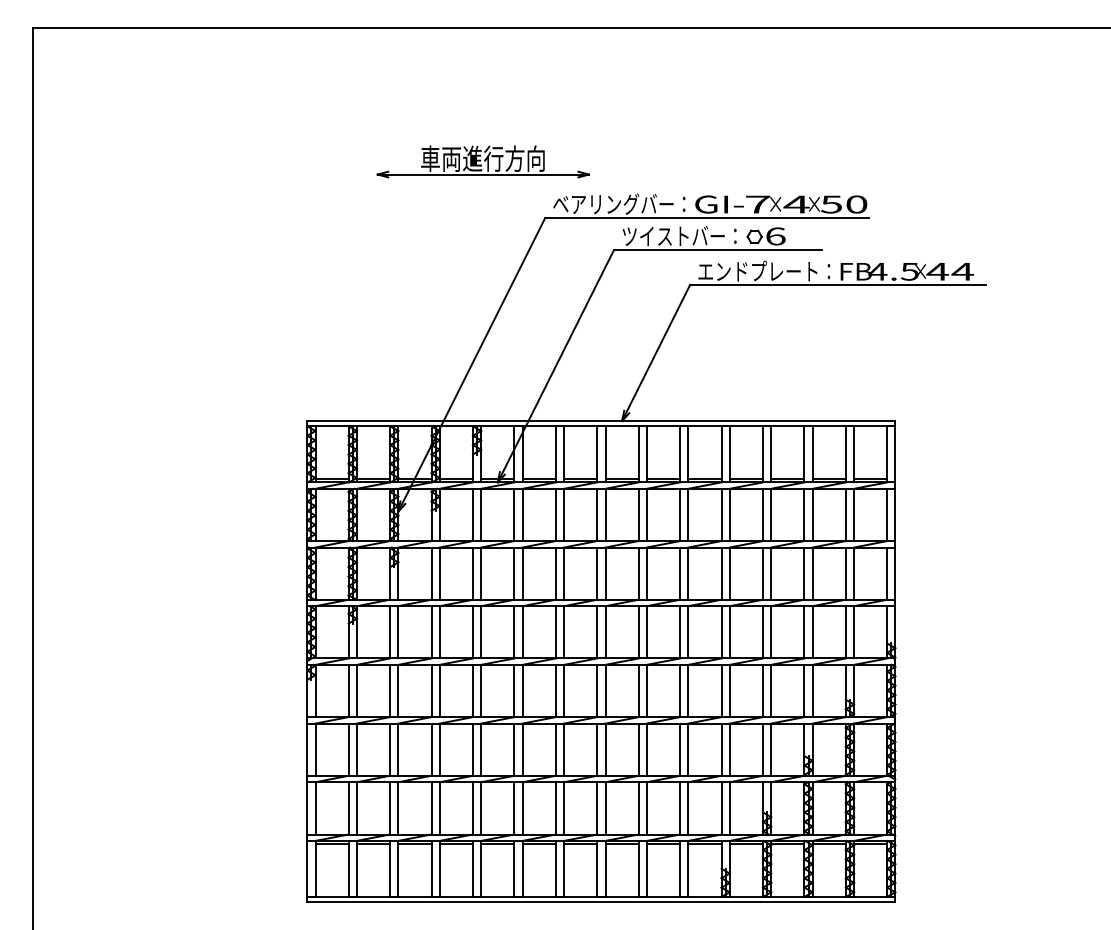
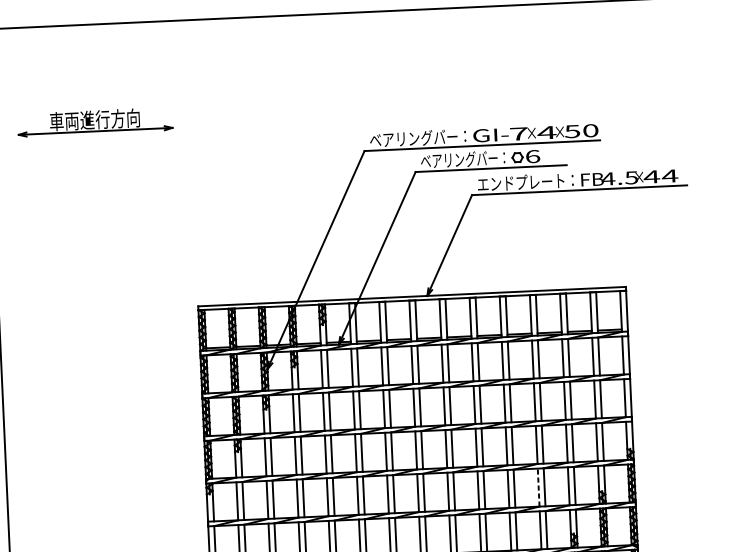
part: (482, 161) -> (94, 121), moved
text: (679, 235) -> (462, 159), ツイストバー： -> ベアリングバー：
line: (763, 690) -> (538, 487), solid -> dashed

